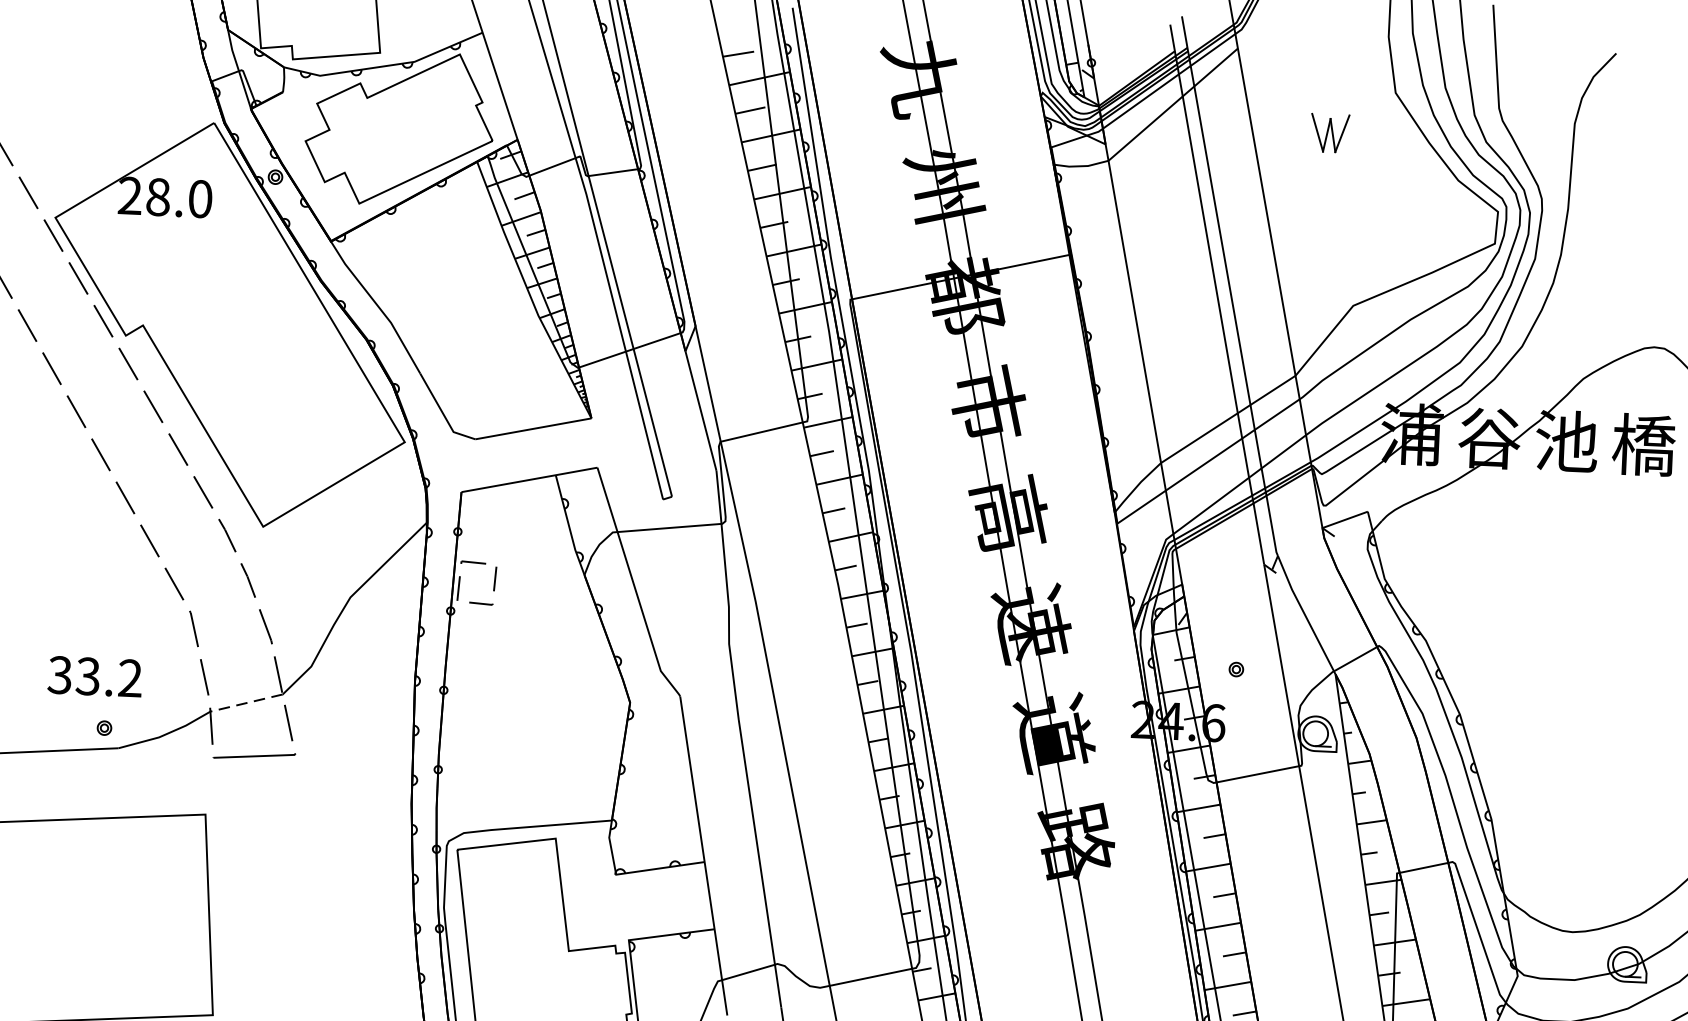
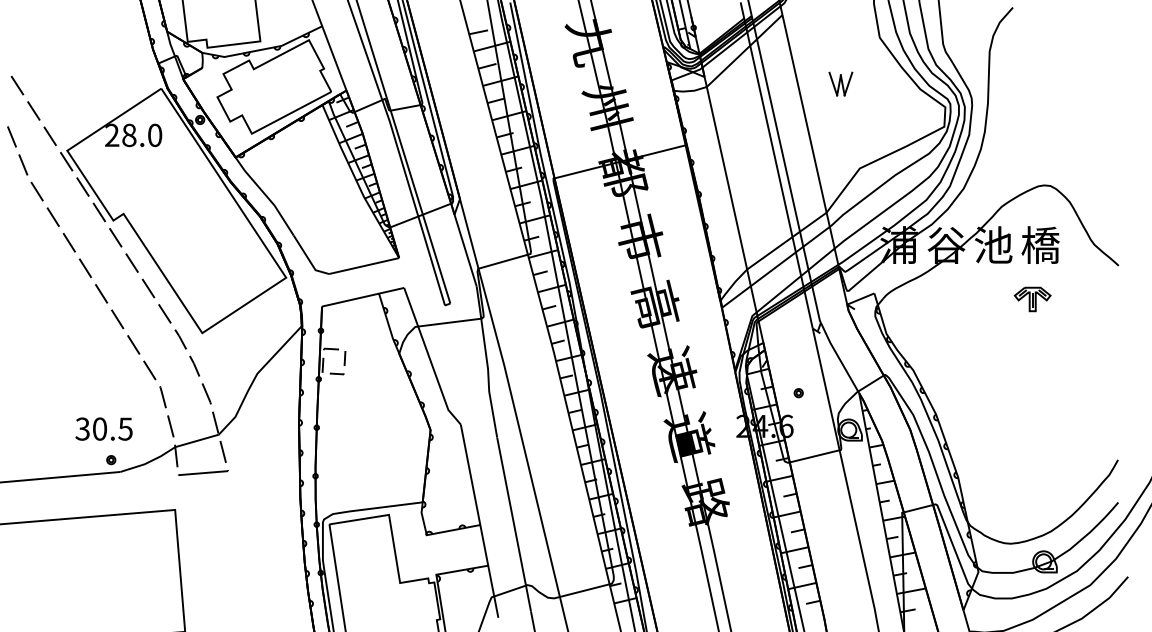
part: (1329, 132) -> (840, 83), moved
part: (1626, 533) -> (1032, 299), added
text: (108, 676) -> (112, 428), 33.2 -> 30.5
line: (247, 702) -> (197, 440), dashed -> solid

